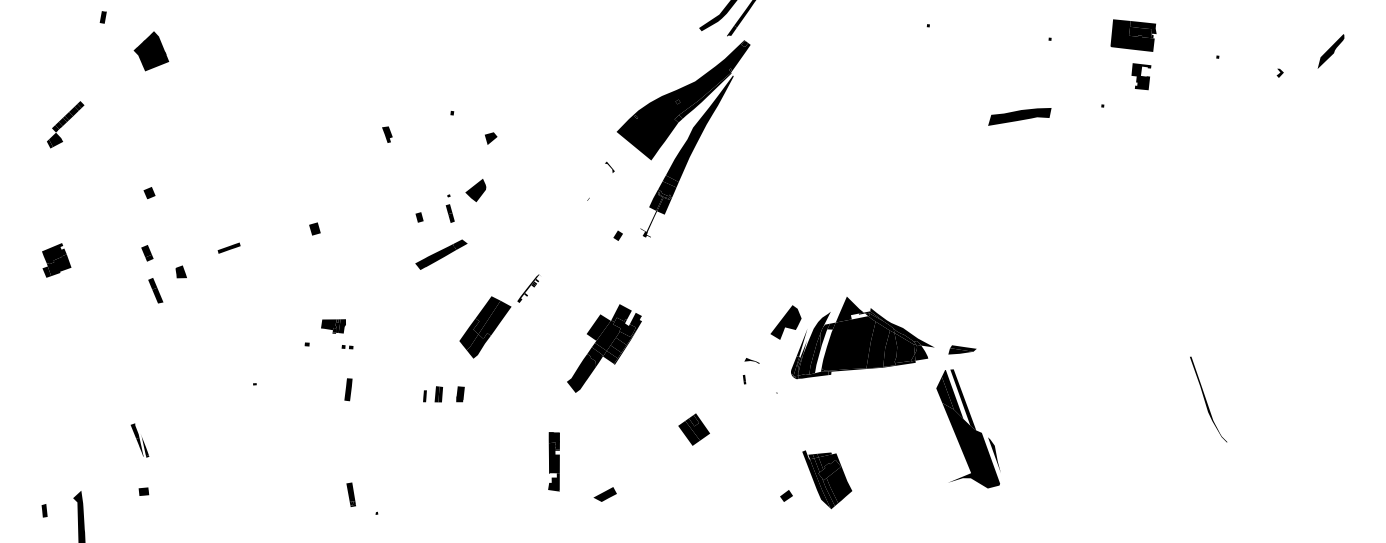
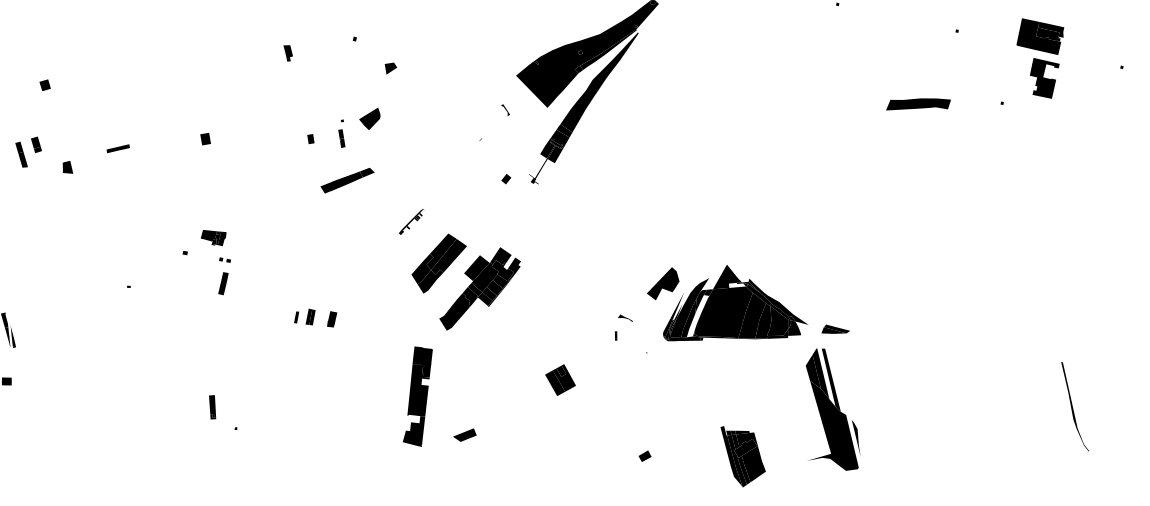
part: (1141, 76) -> (1043, 78), size x1.43
part: (441, 254) -> (347, 180), moved
part: (155, 290) -> (21, 154), moved
part: (485, 327) -> (438, 263), moved
part: (348, 389) -> (223, 283), moved
part: (553, 461) -> (417, 396), size x1.67
part: (827, 479) -> (742, 457), moved

